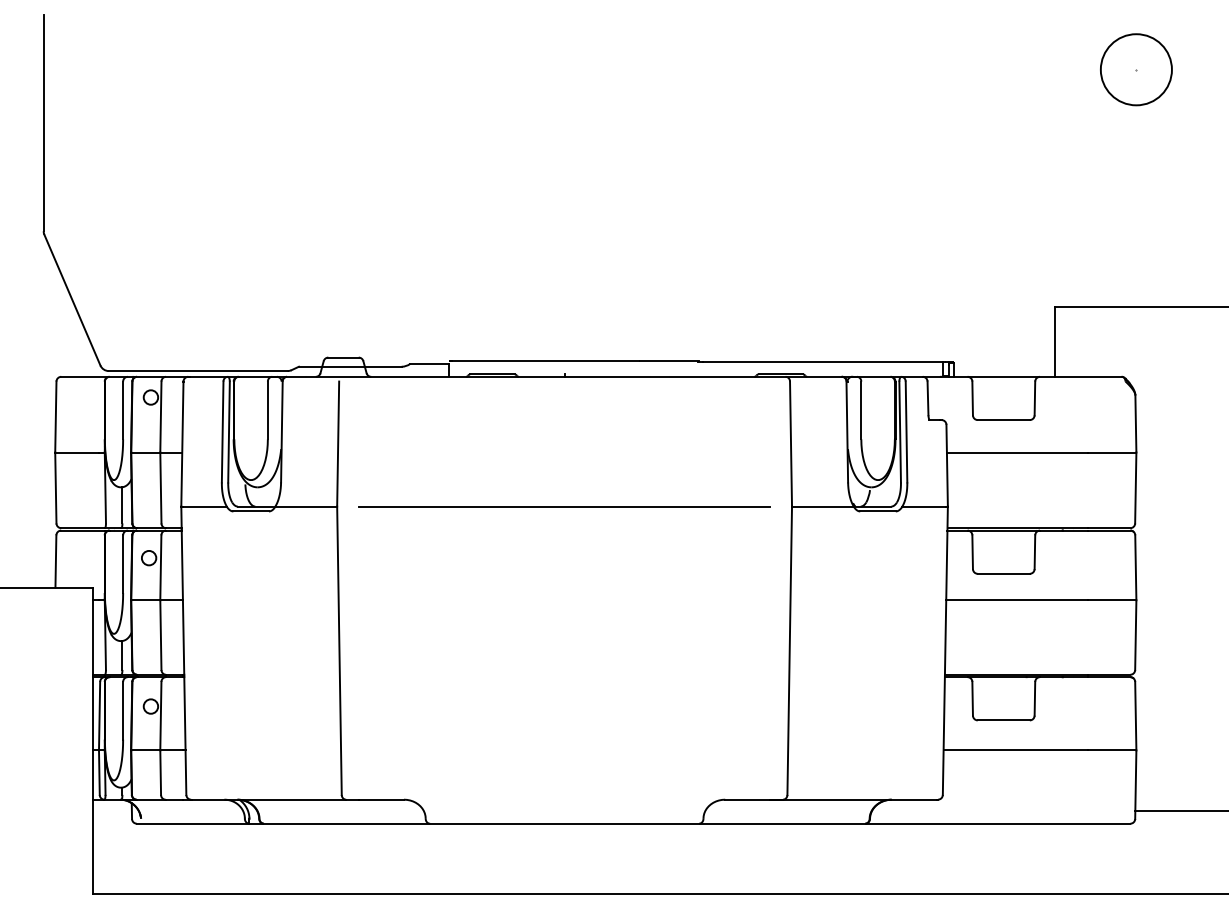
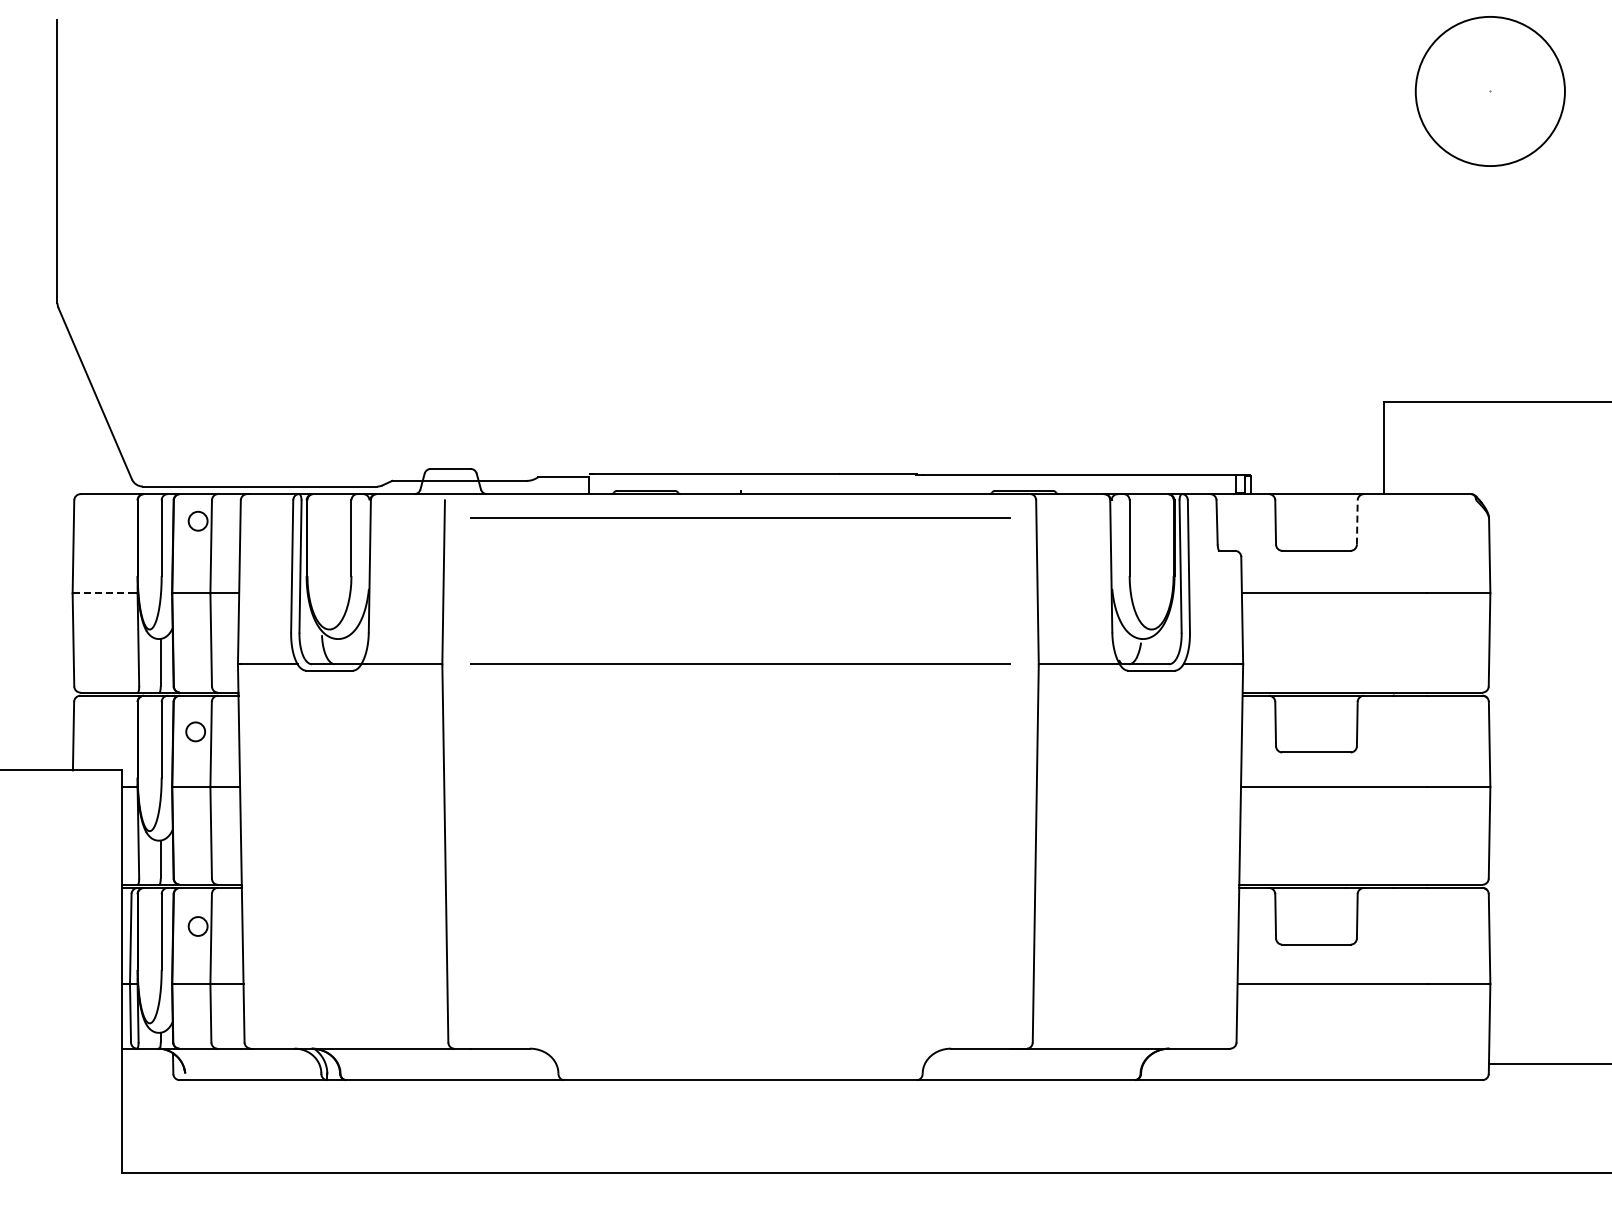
circle: (1135, 69) -> (1489, 91), size x1.6
line: (564, 394) -> (740, 517), added
line: (1035, 397) -> (1357, 521), solid -> dashed
line: (77, 452) -> (101, 593), solid -> dashed

